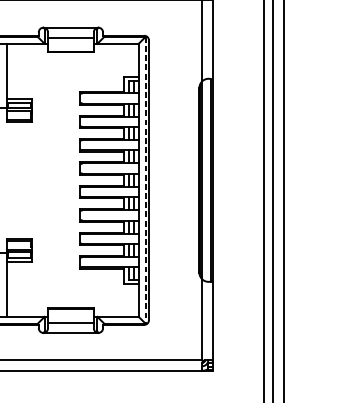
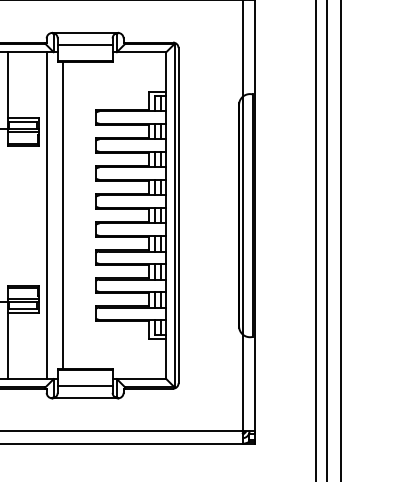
line: (38, 180) -> (46, 215), added
line: (52, 180) -> (63, 215), added
line: (145, 180) -> (174, 215), dashed -> solid

